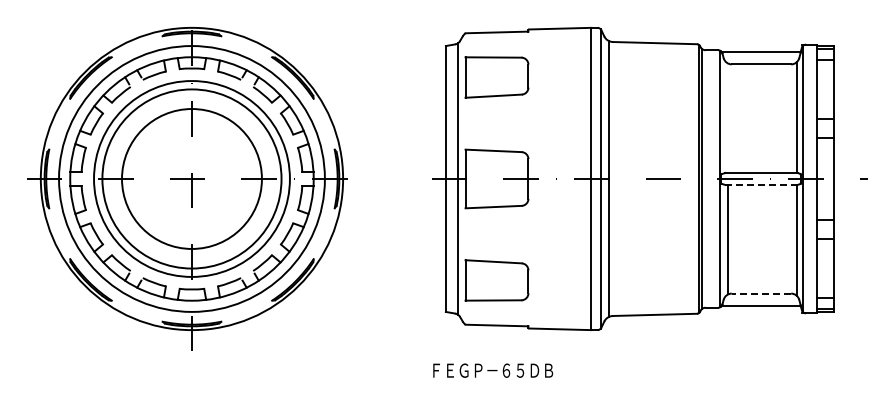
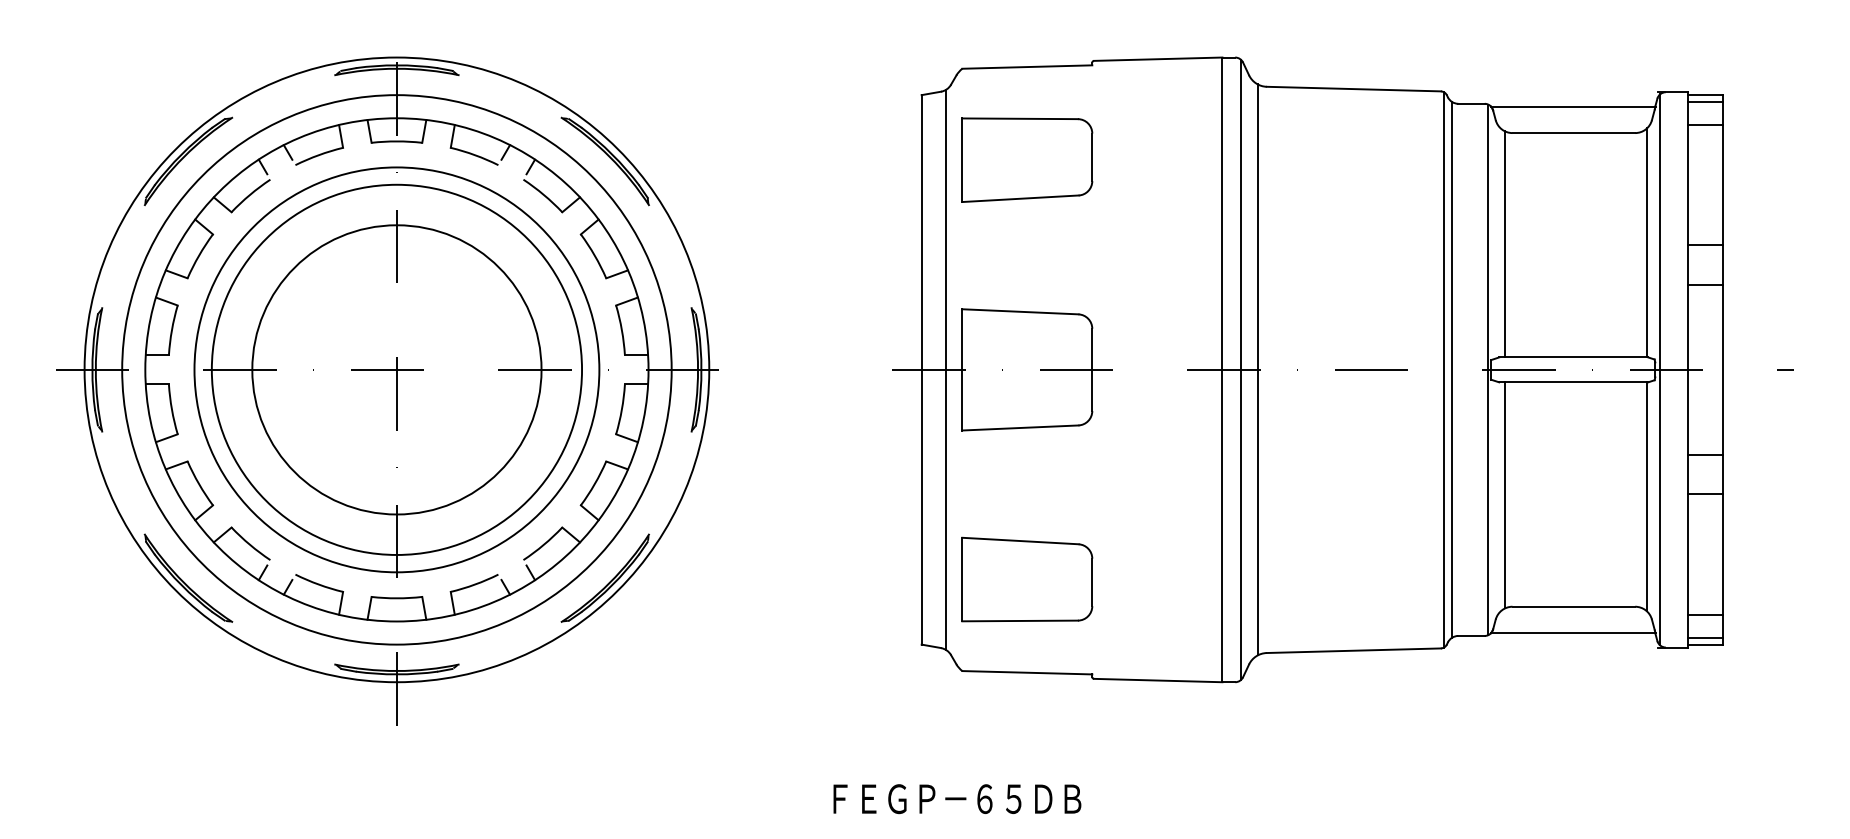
line: (728, 117) -> (1505, 242), added
line: (761, 185) -> (1573, 383), dashed -> solid
line: (761, 293) -> (1573, 606), dashed -> solid
text: (493, 370) -> (958, 798), moved

